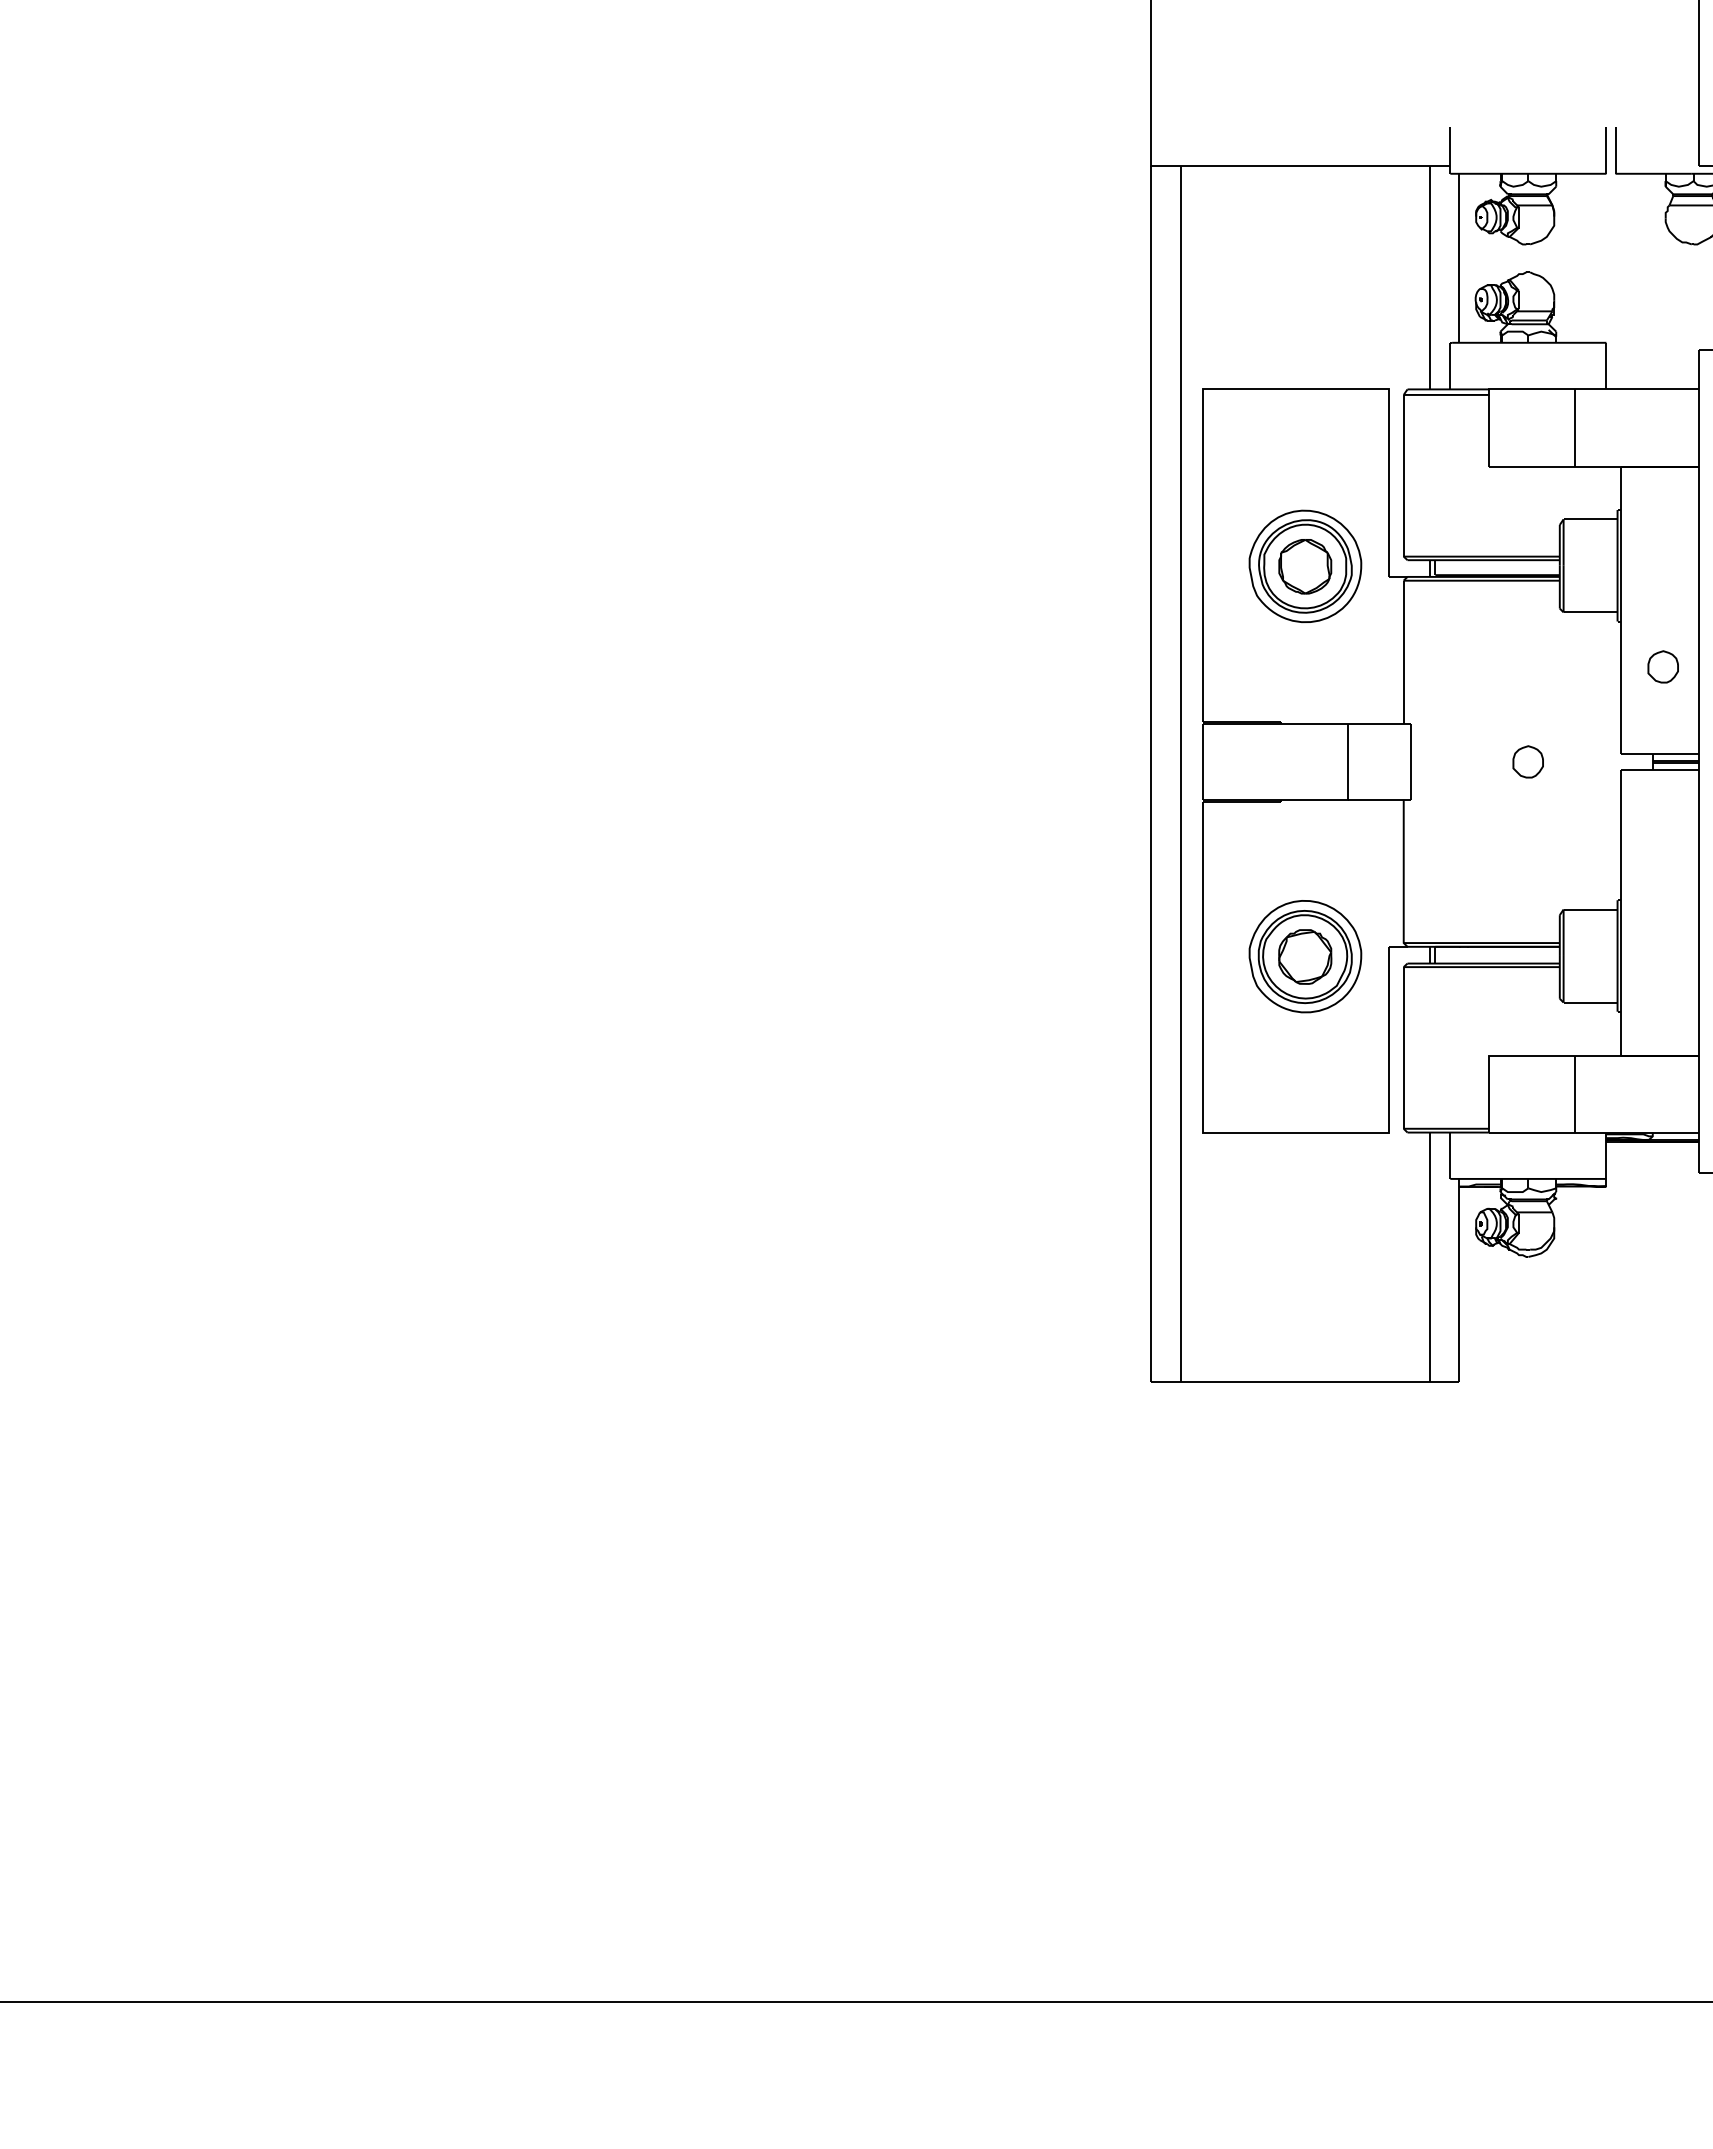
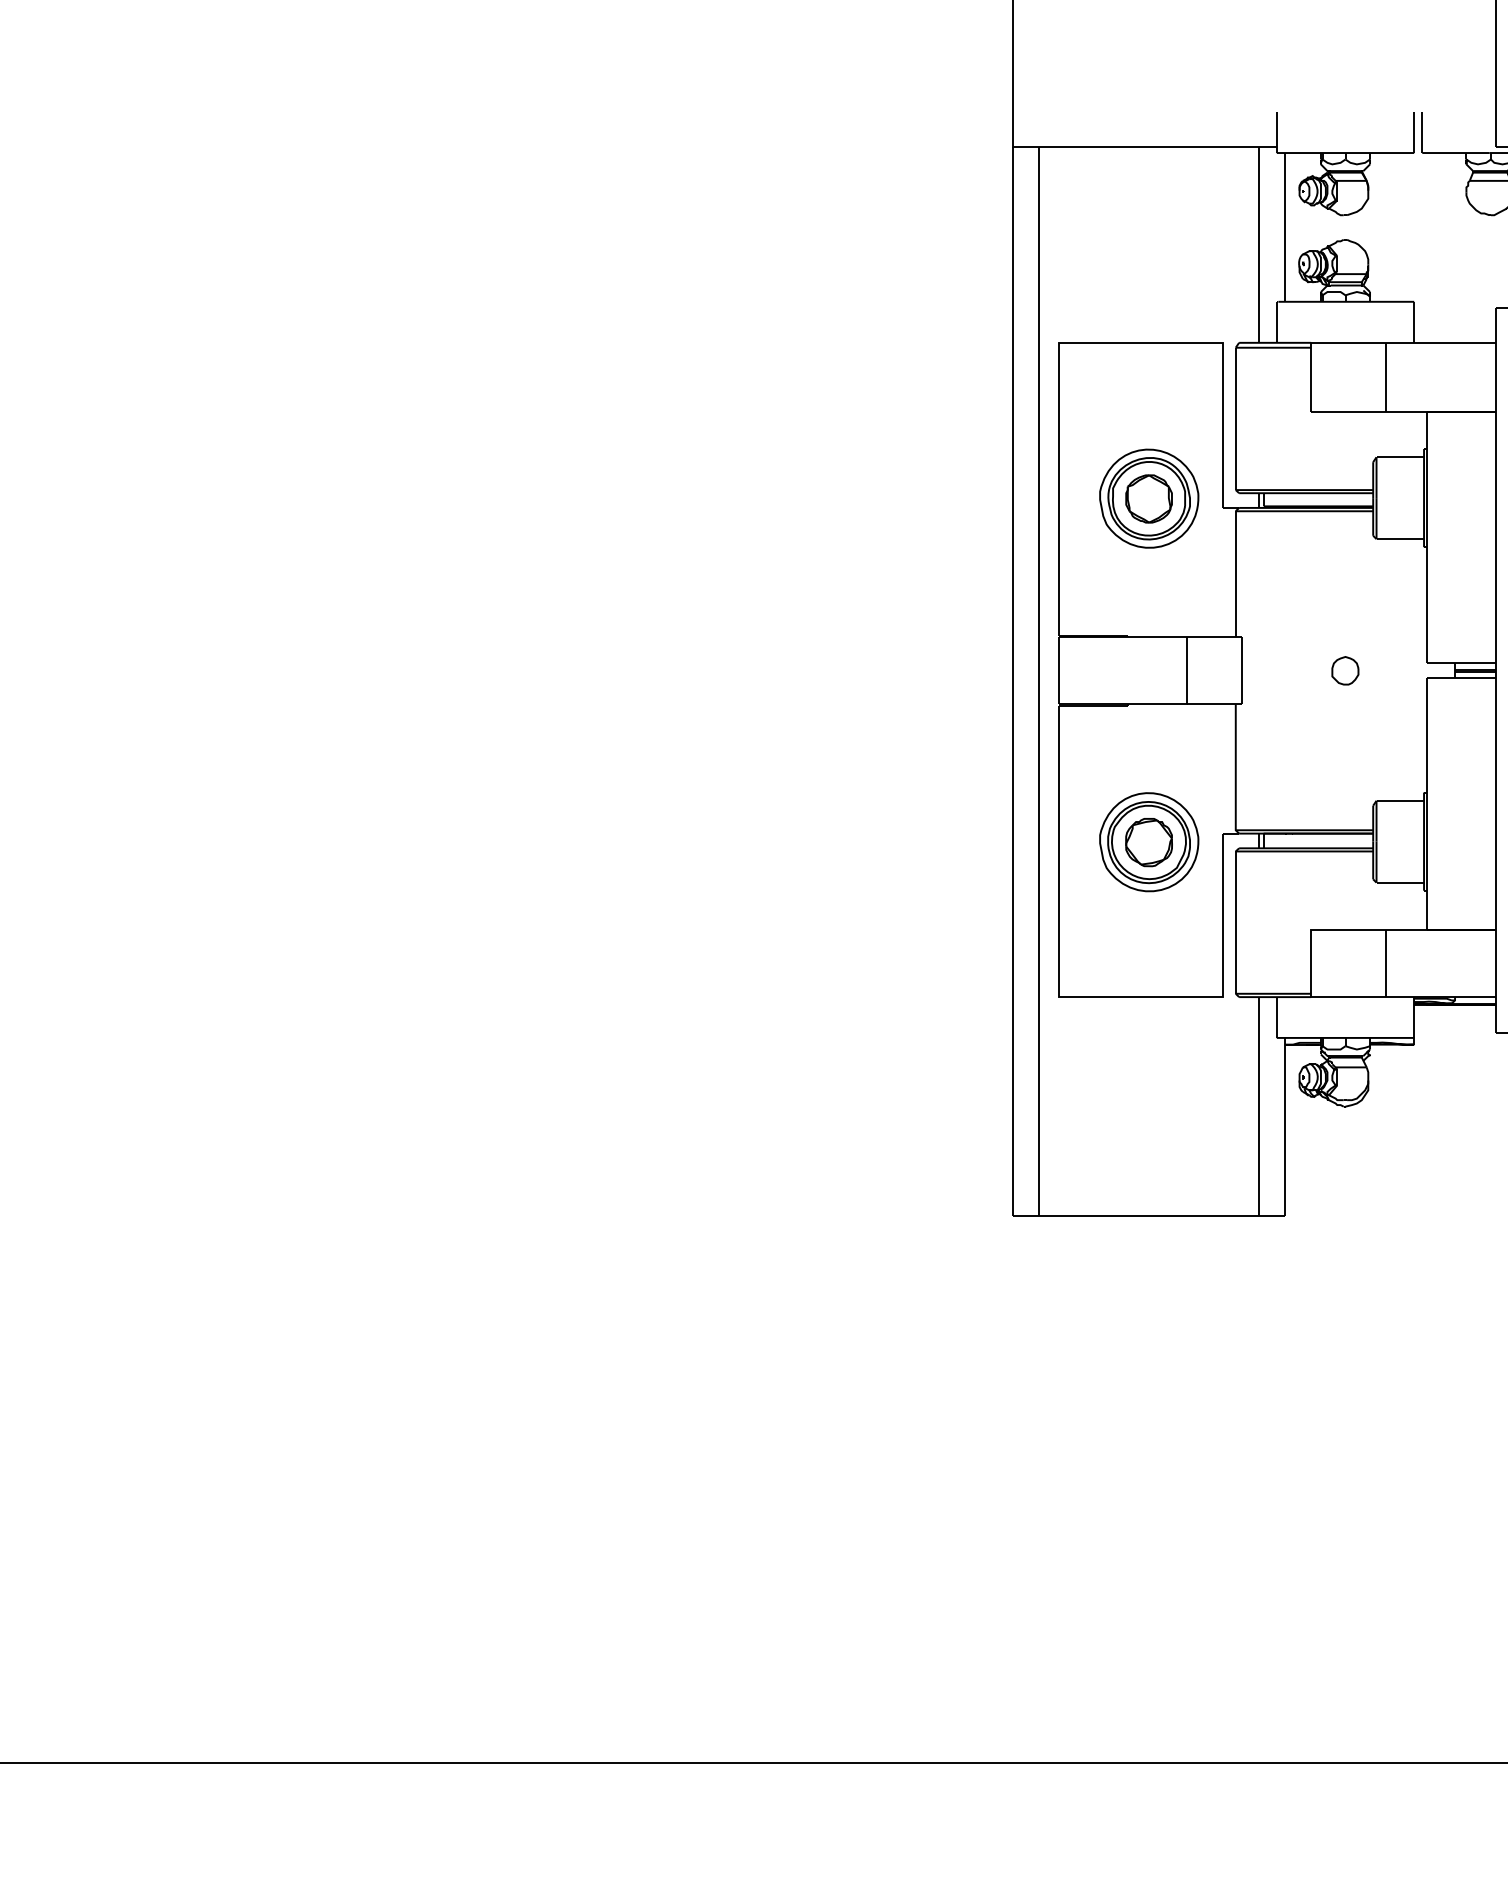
part: (1662, 666) -> (1463, 586), removed

